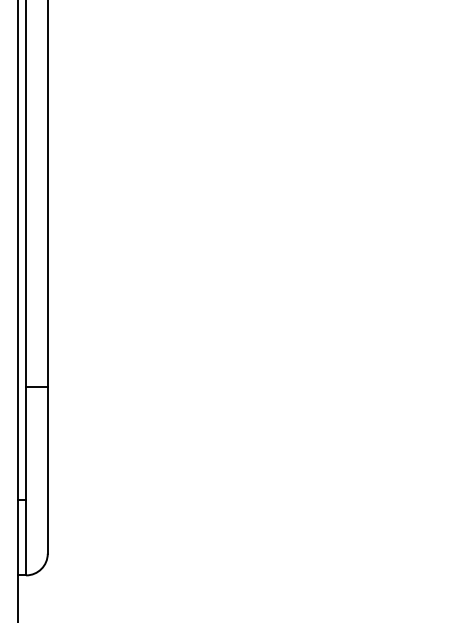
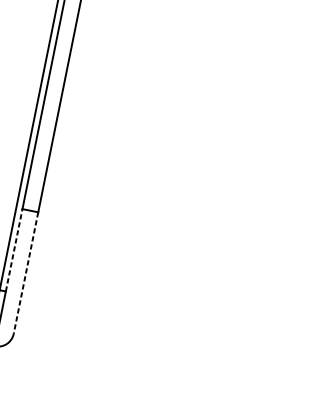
line: (26, 443) -> (14, 250), solid -> dashed
line: (47, 470) -> (25, 273), solid -> dashed

